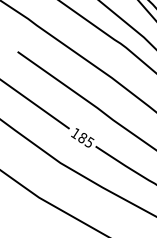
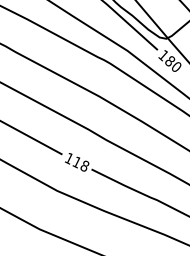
text: (85, 139) -> (80, 163), 185 -> 118

